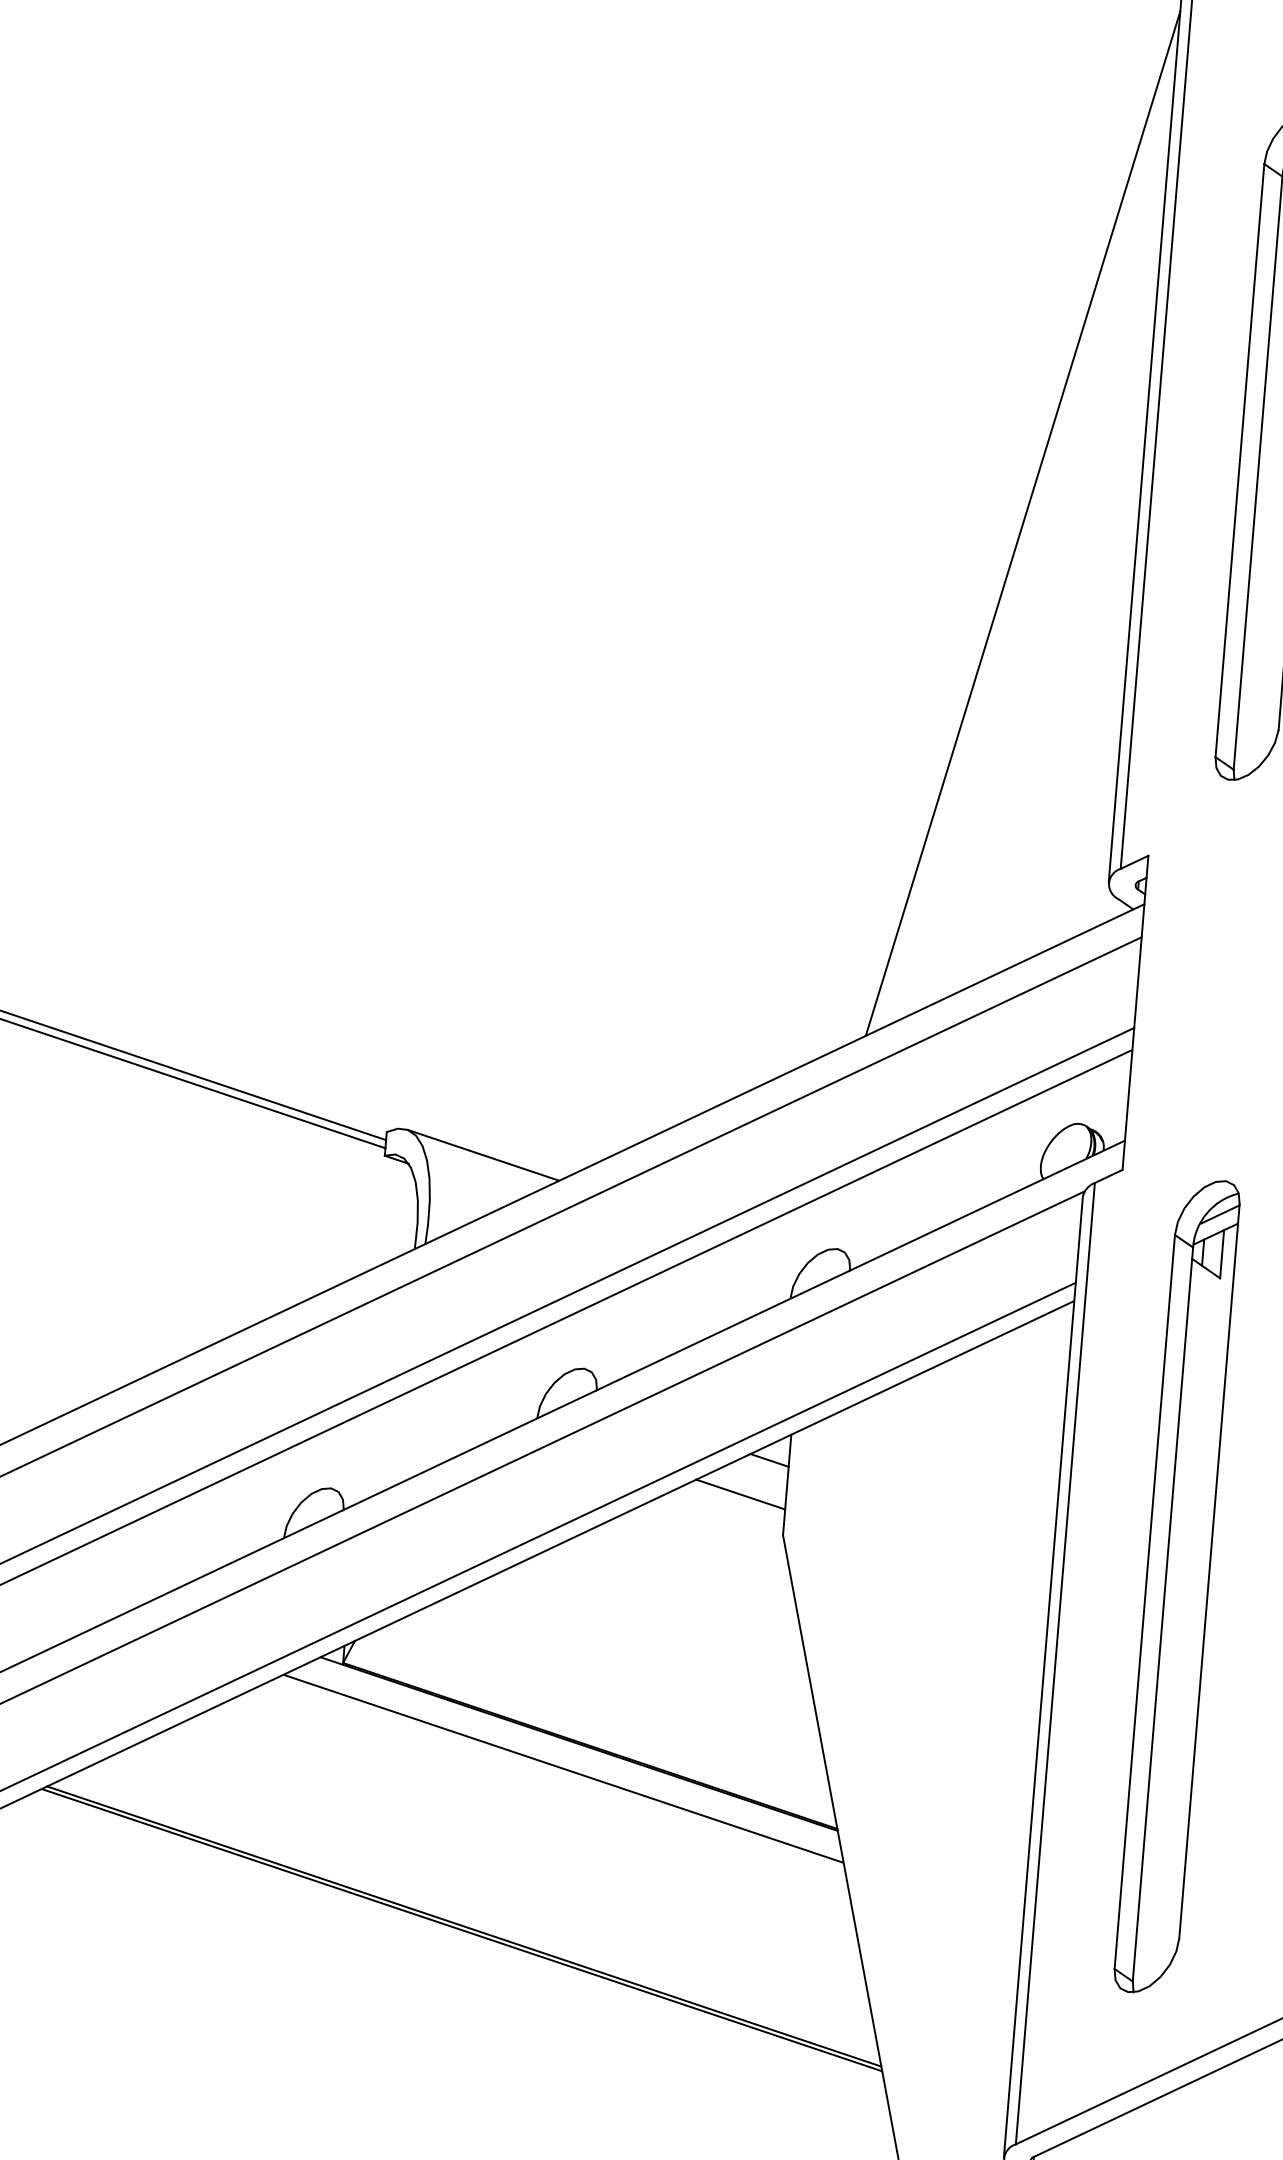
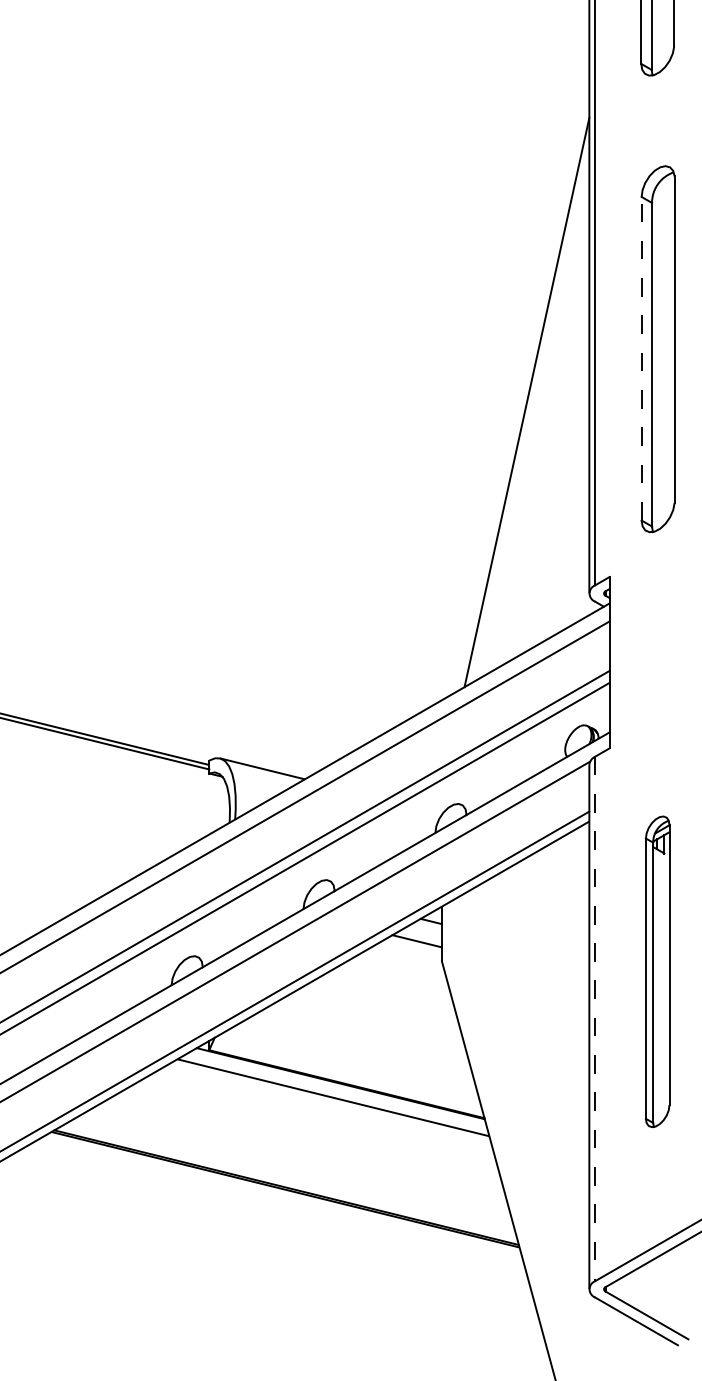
line: (1239, 460) -> (641, 358), solid -> dashed
part: (1176, 1586) -> (657, 971), size x0.7
line: (1055, 1664) -> (595, 1019), solid -> dashed

